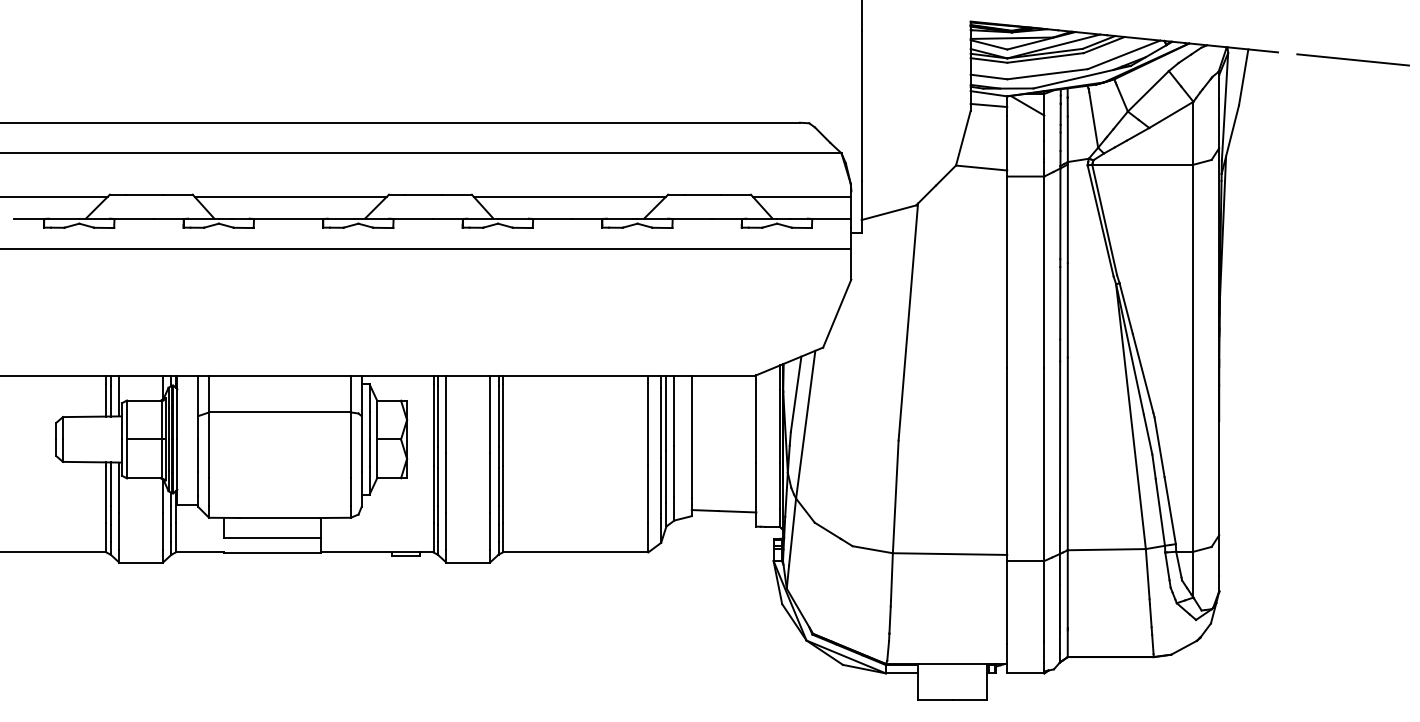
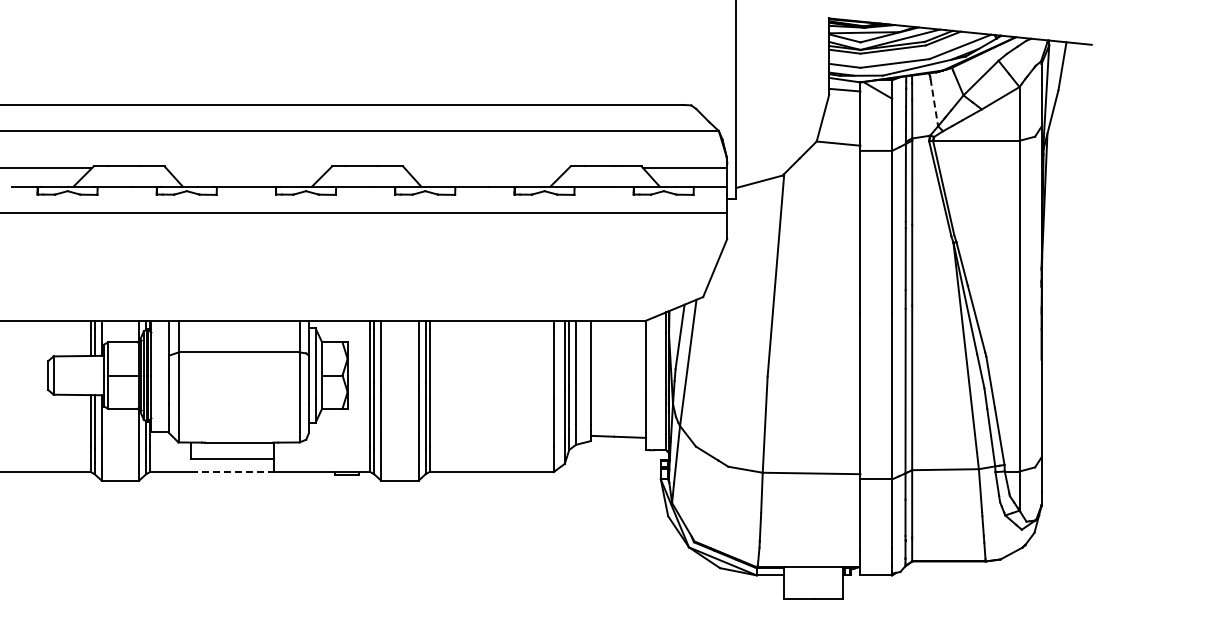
line: (1352, 60) -> (1155, 51), removed
line: (1093, 121) -> (934, 103), solid -> dashed
line: (290, 197) -> (248, 168), removed
line: (569, 197) -> (486, 168), removed
line: (272, 552) -> (232, 472), solid -> dashed

